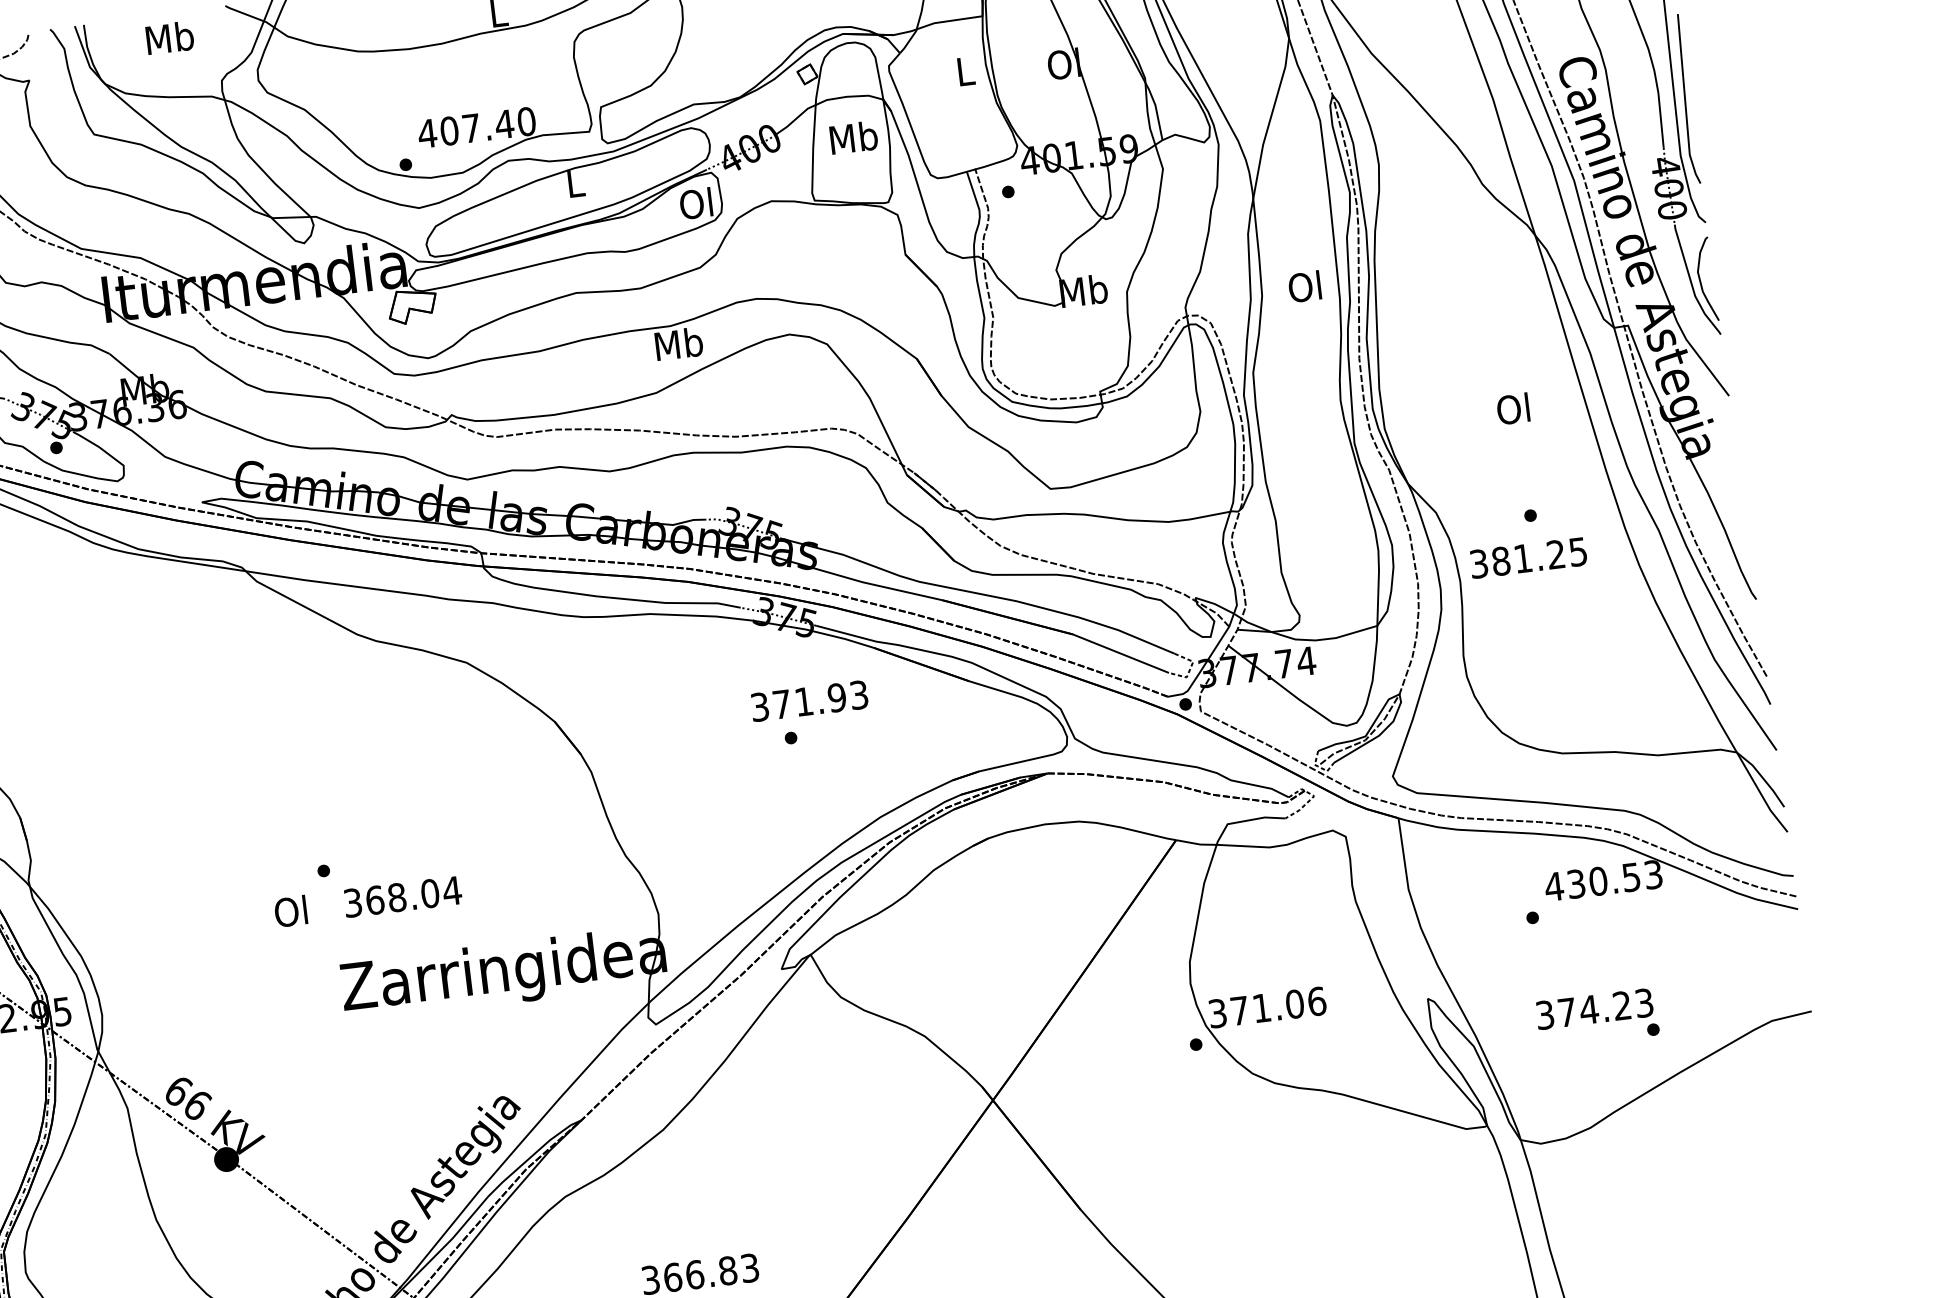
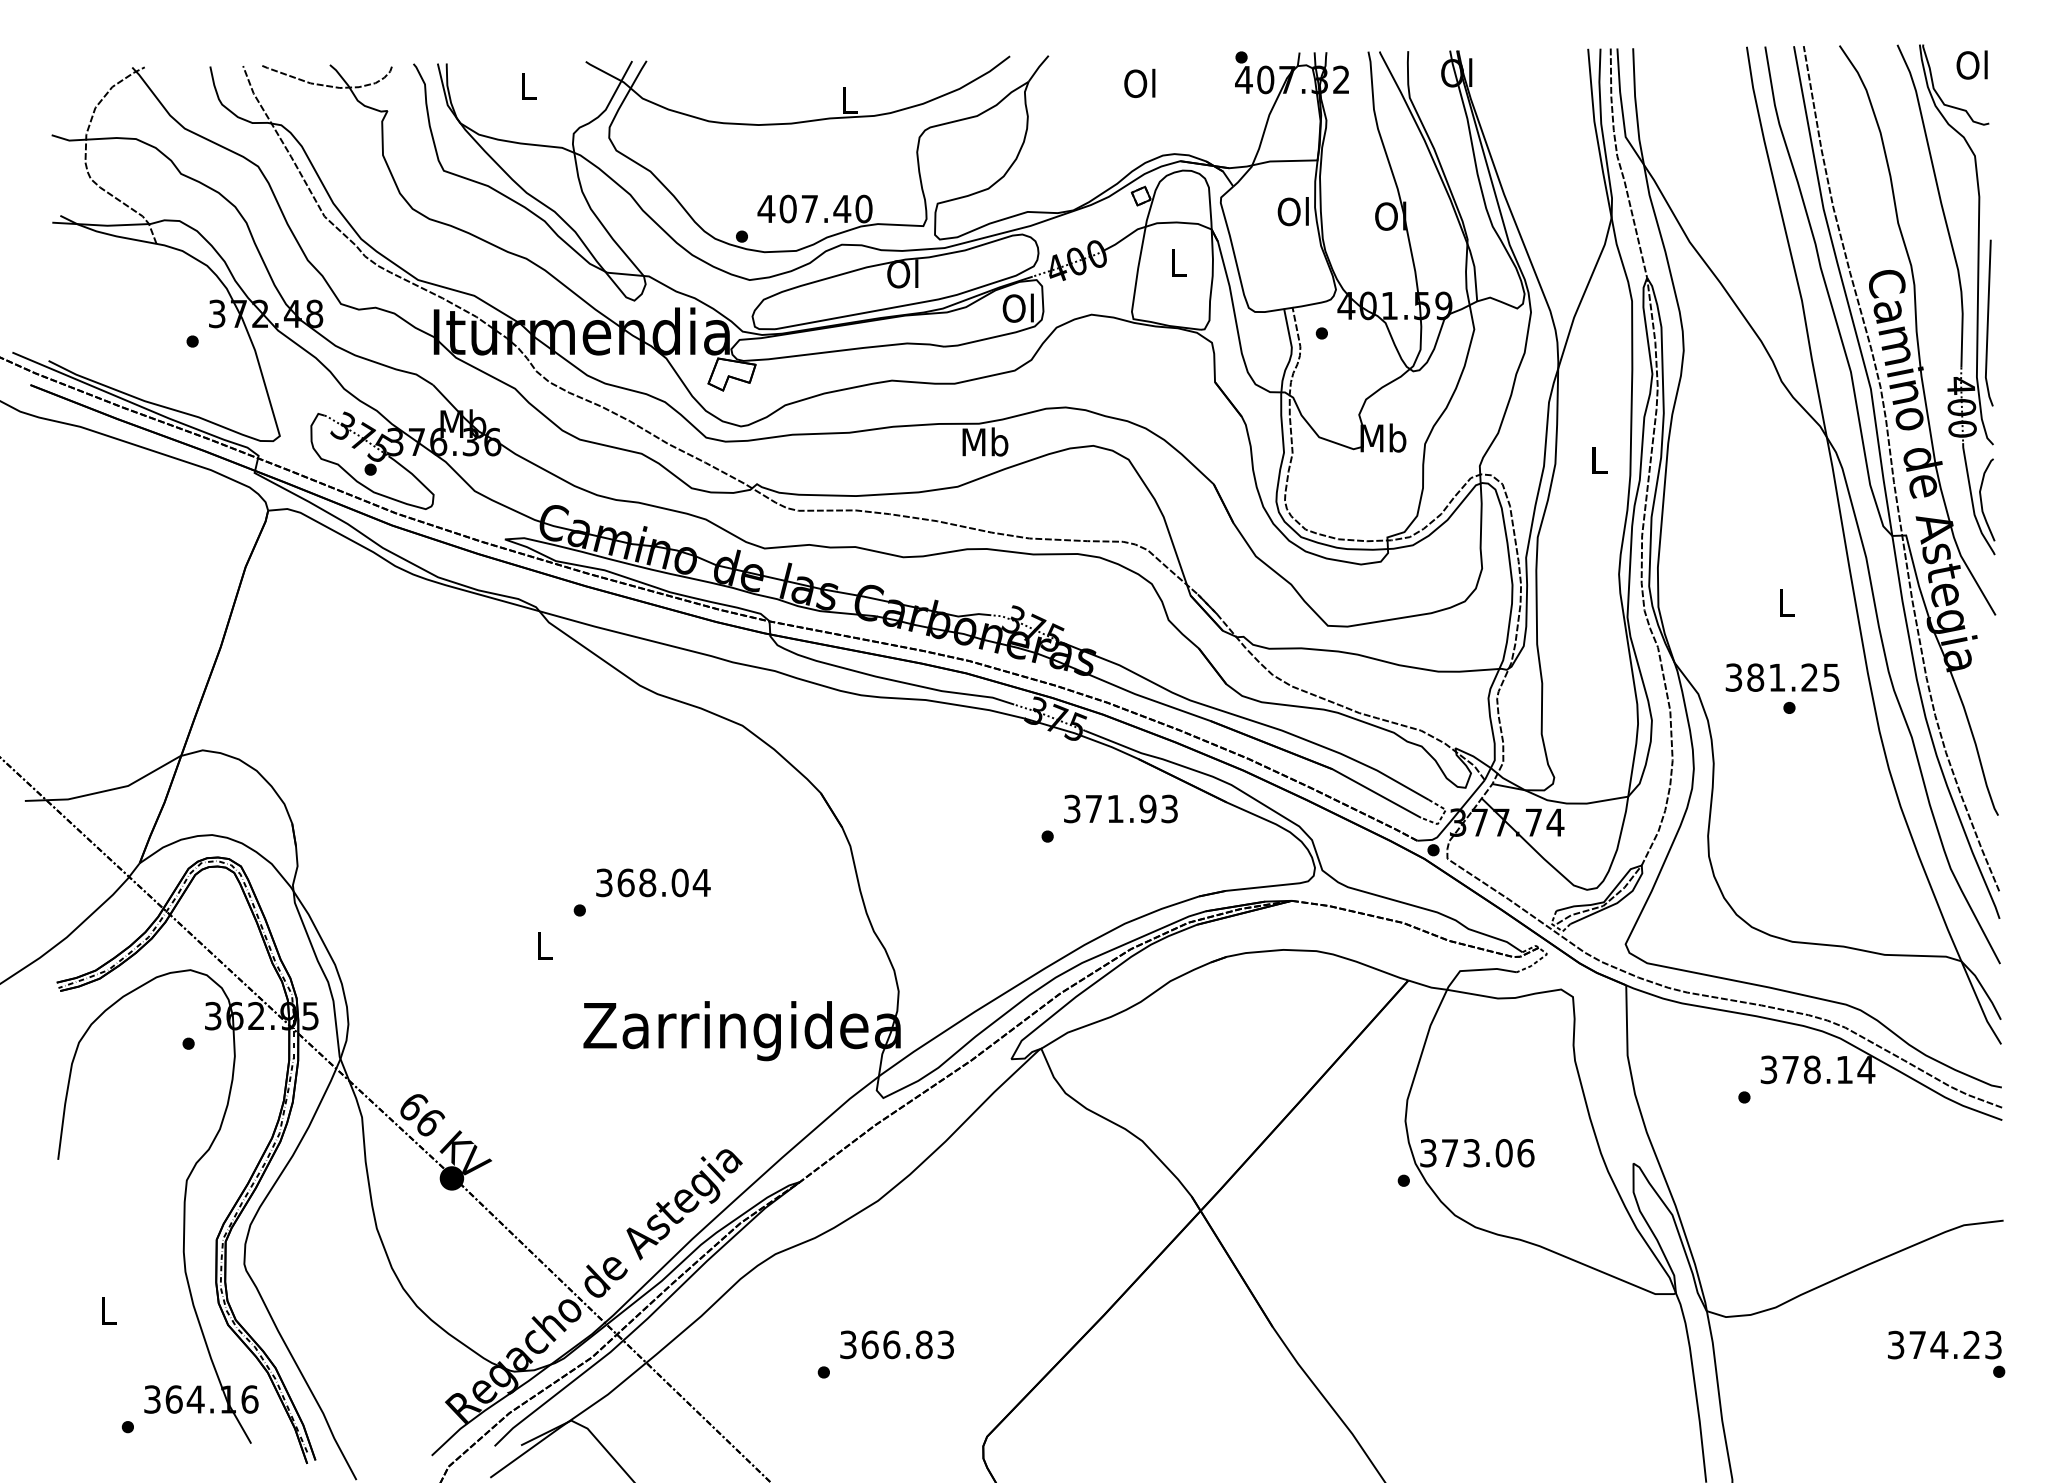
text: (169, 37) -> (528, 85), Mb -> L
text: (963, 71) -> (1292, 211), L -> Ol
text: (853, 137) -> (1178, 262), Mb -> L
text: (573, 182) -> (902, 273), L -> Ol
text: (1304, 286) -> (1597, 459), Ol -> L
text: (1512, 408) -> (1784, 602), Ol -> L
text: (1528, 557) -> (1782, 677), moved
text: (809, 700) -> (1120, 808), moved
text: (1603, 880) -> (1817, 1069), 430.53 -> 378.14
text: (402, 896) -> (653, 882), moved
text: (290, 911) -> (542, 945), Ol -> L
text: (1261, 1008) -> (1471, 1153), 371.06 -> 373.06
text: (1597, 1017) -> (1946, 1353), moved

